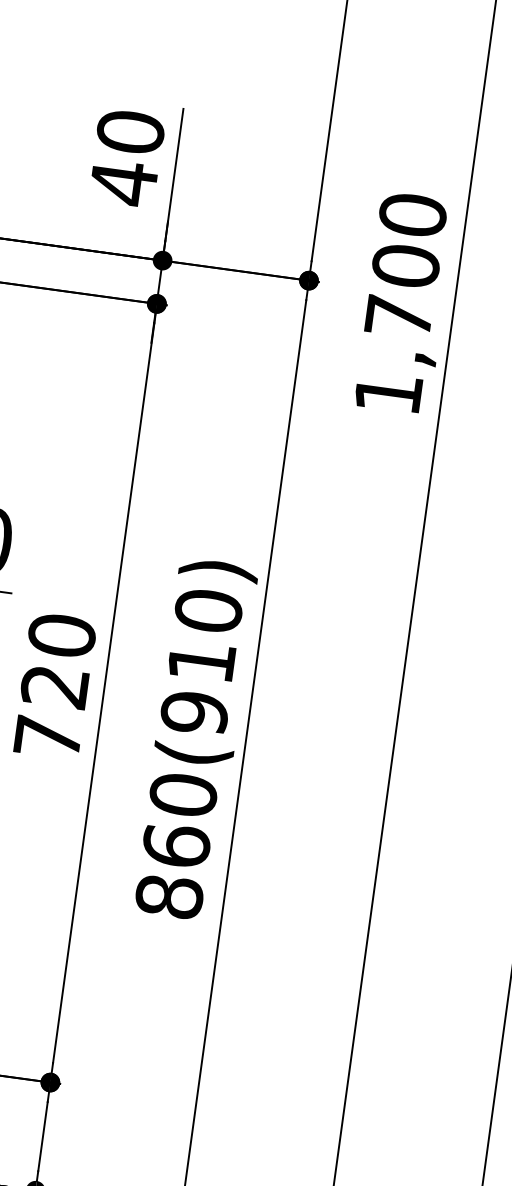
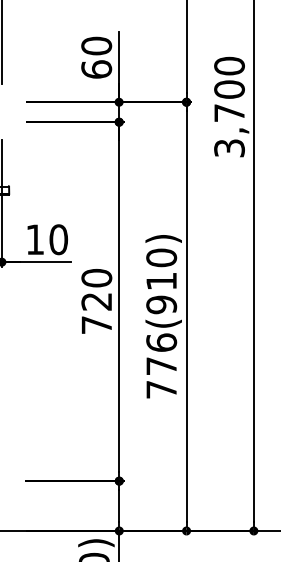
text: (123, 182) -> (96, 69), 40 -> 60
text: (388, 393) -> (229, 148), 1,700 -> 3,700
text: (176, 844) -> (161, 365), 860(910) -> 776(910)

